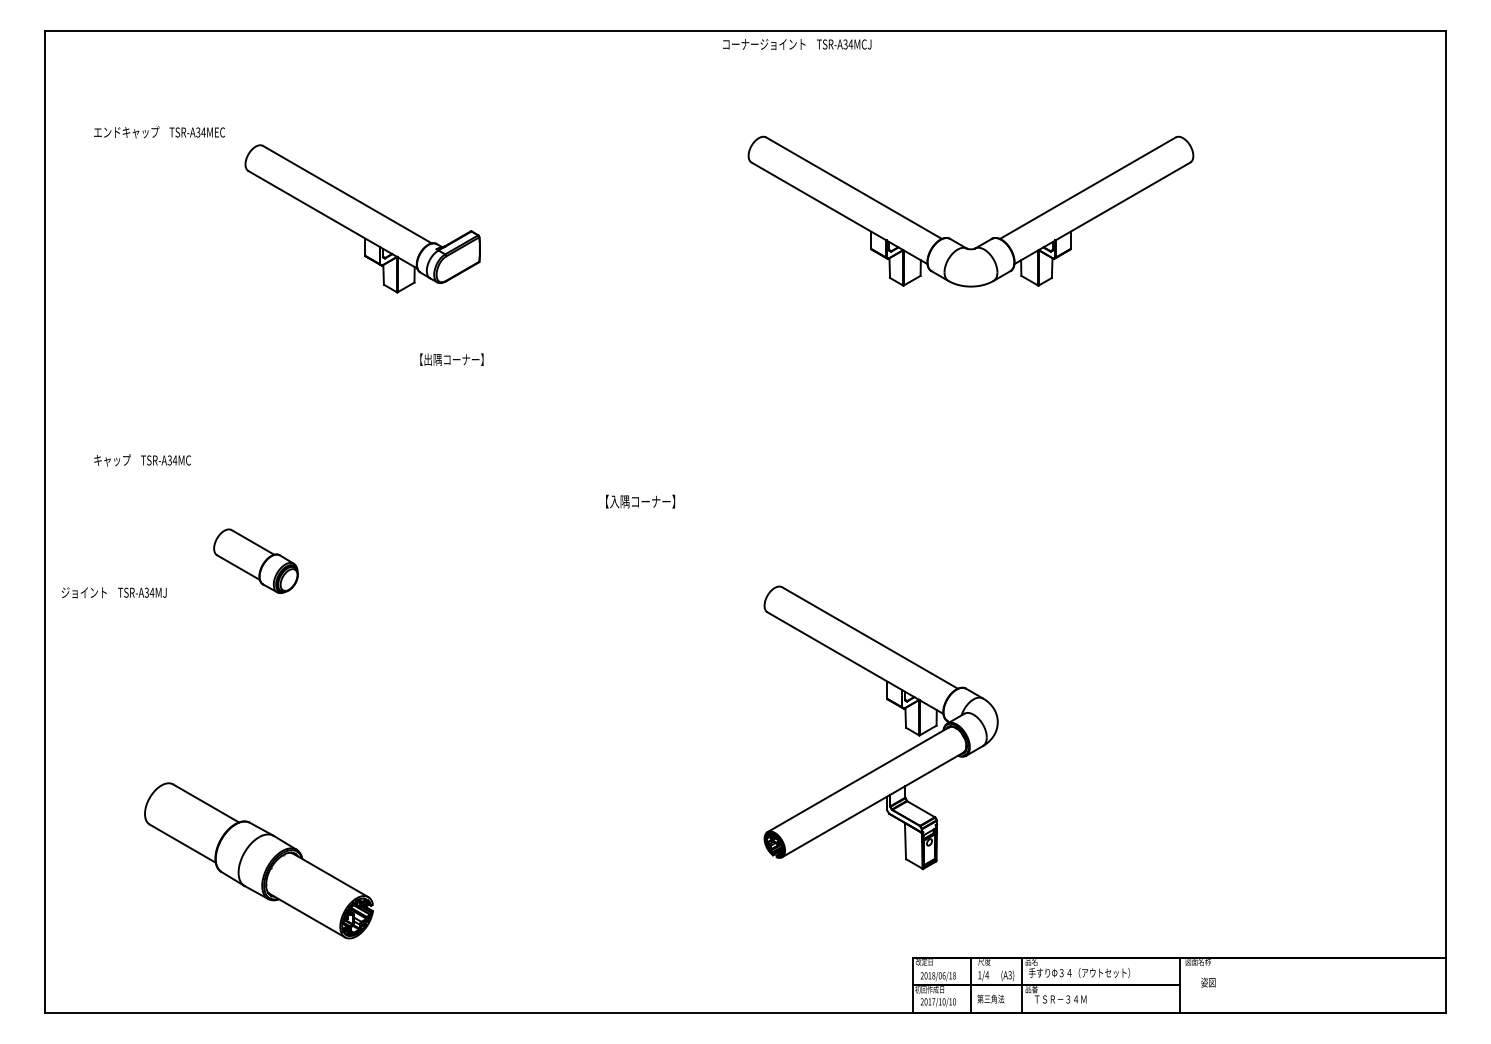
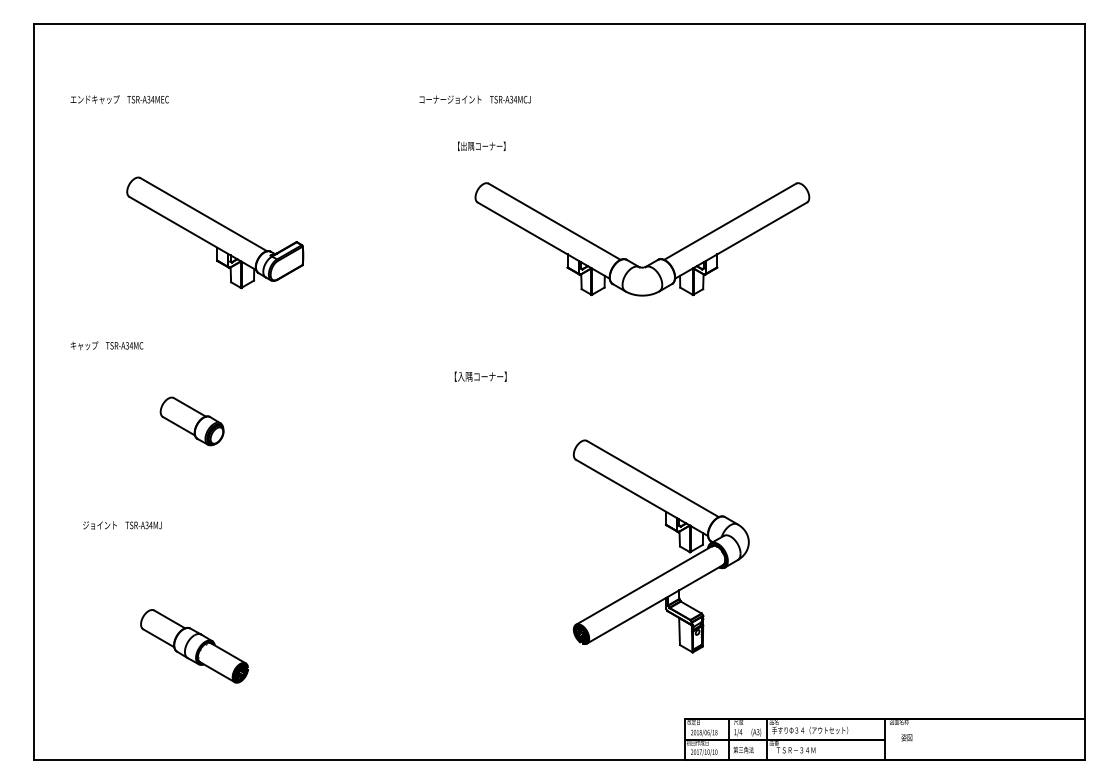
text: (797, 44) -> (475, 99), moved
part: (362, 218) -> (215, 232), moved
part: (955, 240) -> (630, 261), moved
text: (451, 359) -> (481, 146), moved
text: (113, 592) -> (121, 525), moved
part: (259, 860) -> (194, 646), size x0.62

